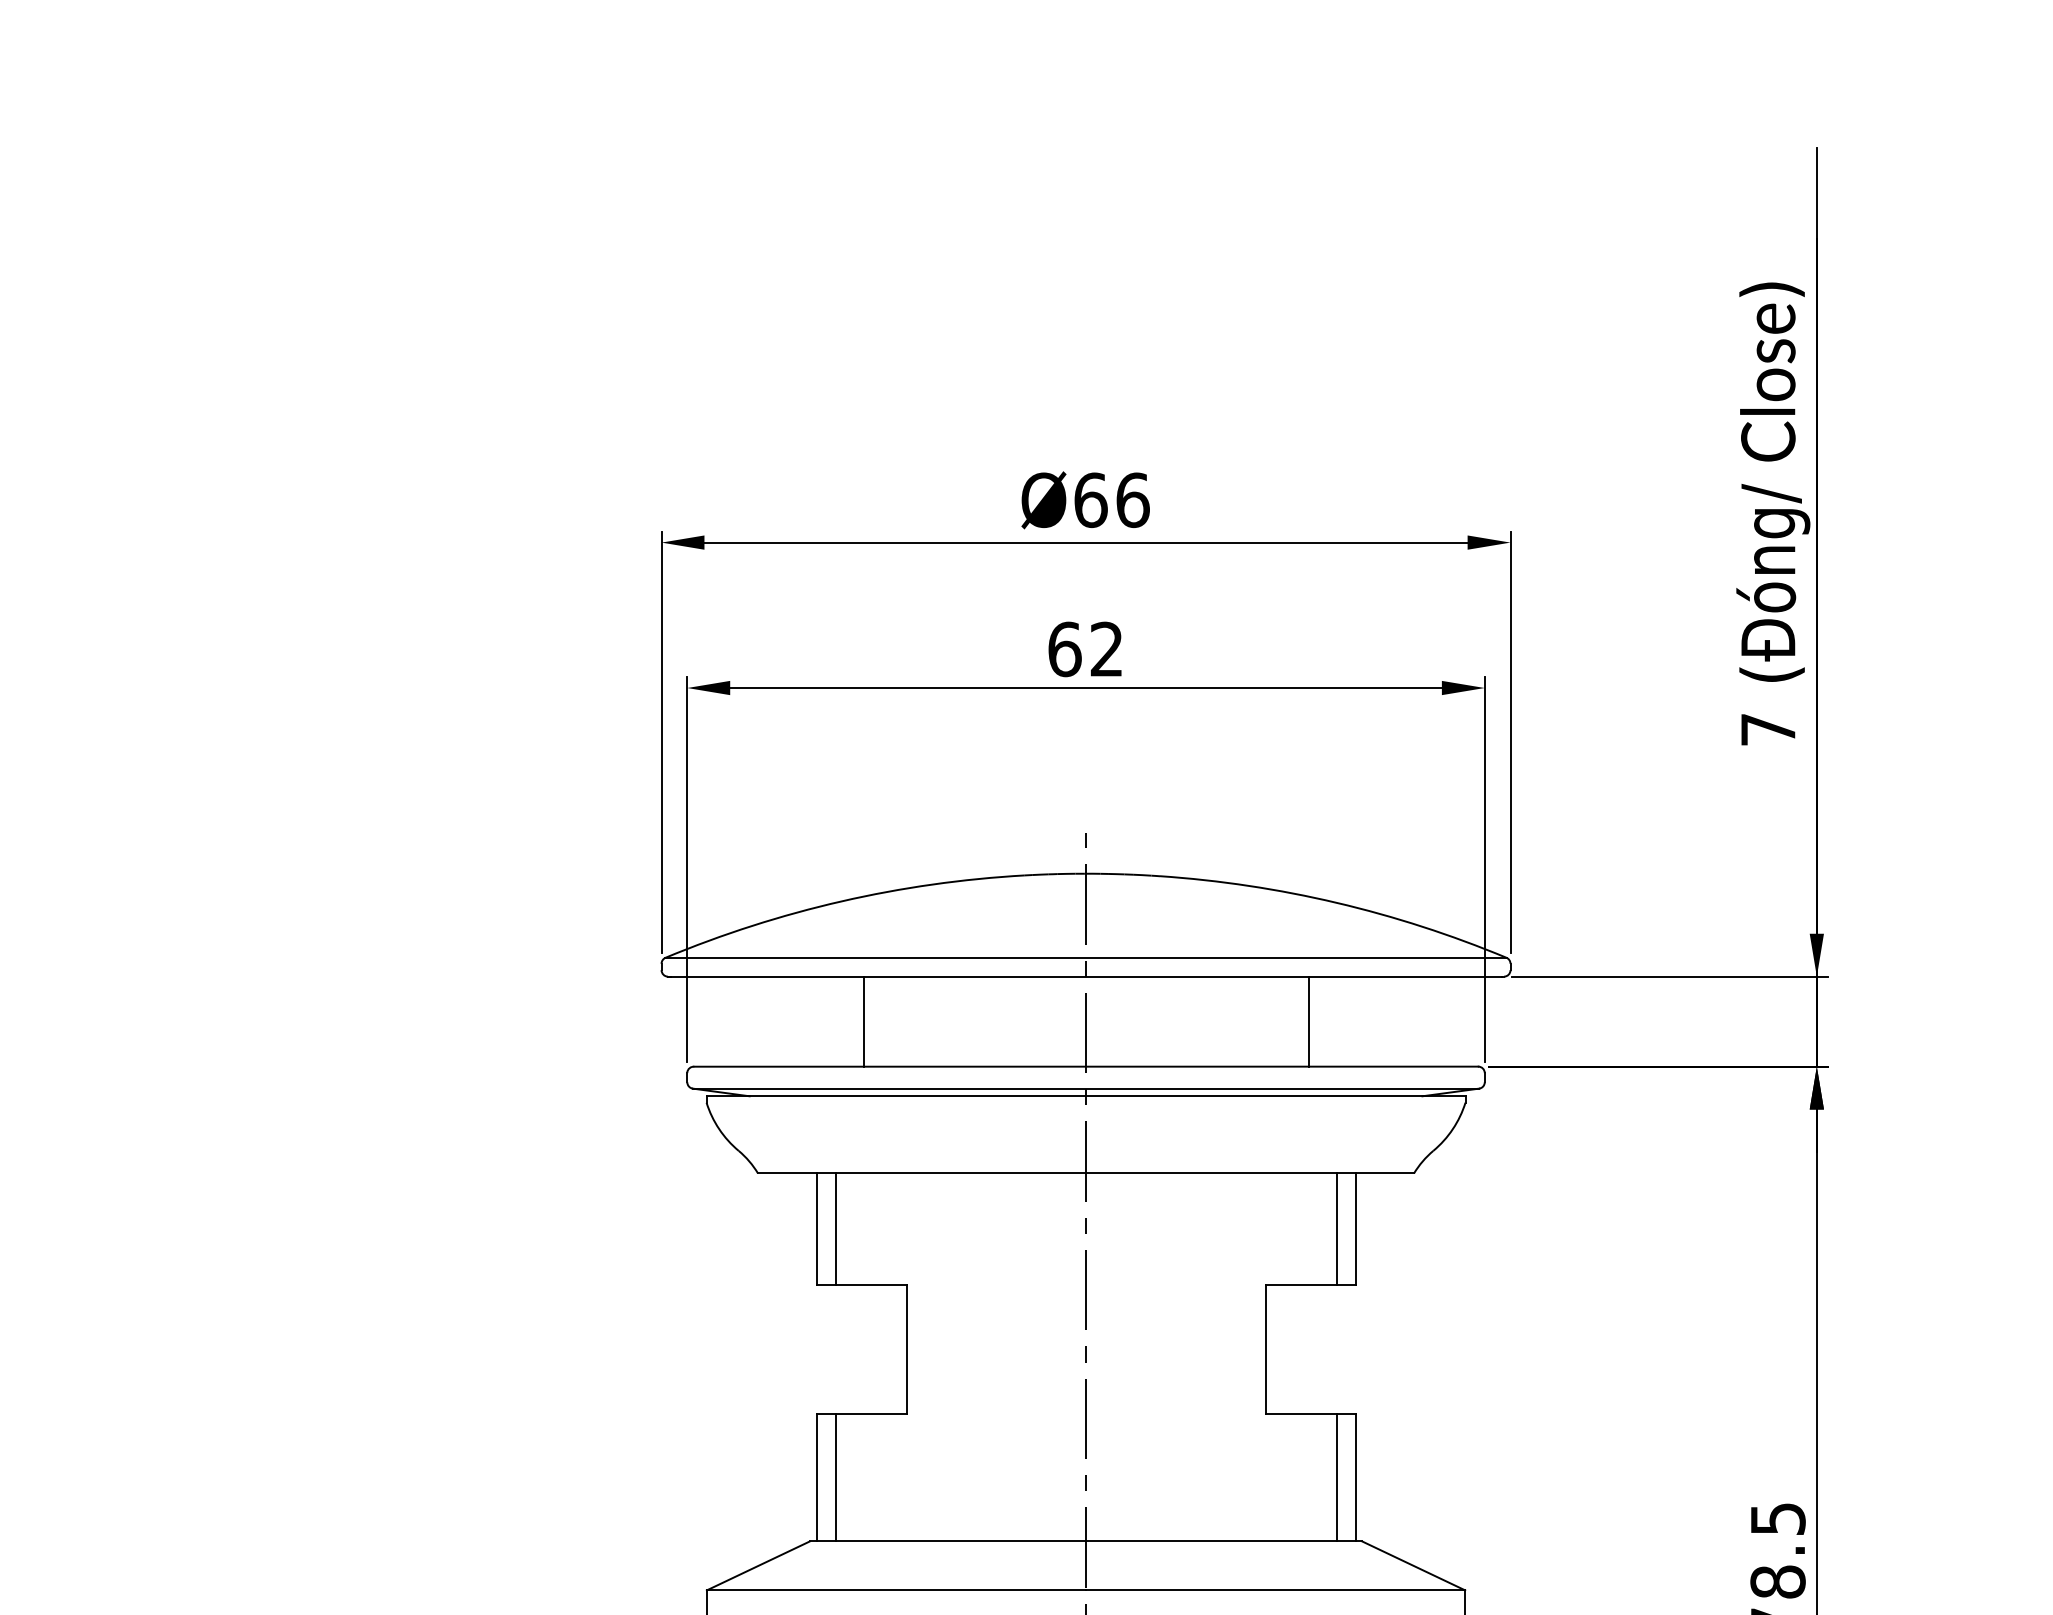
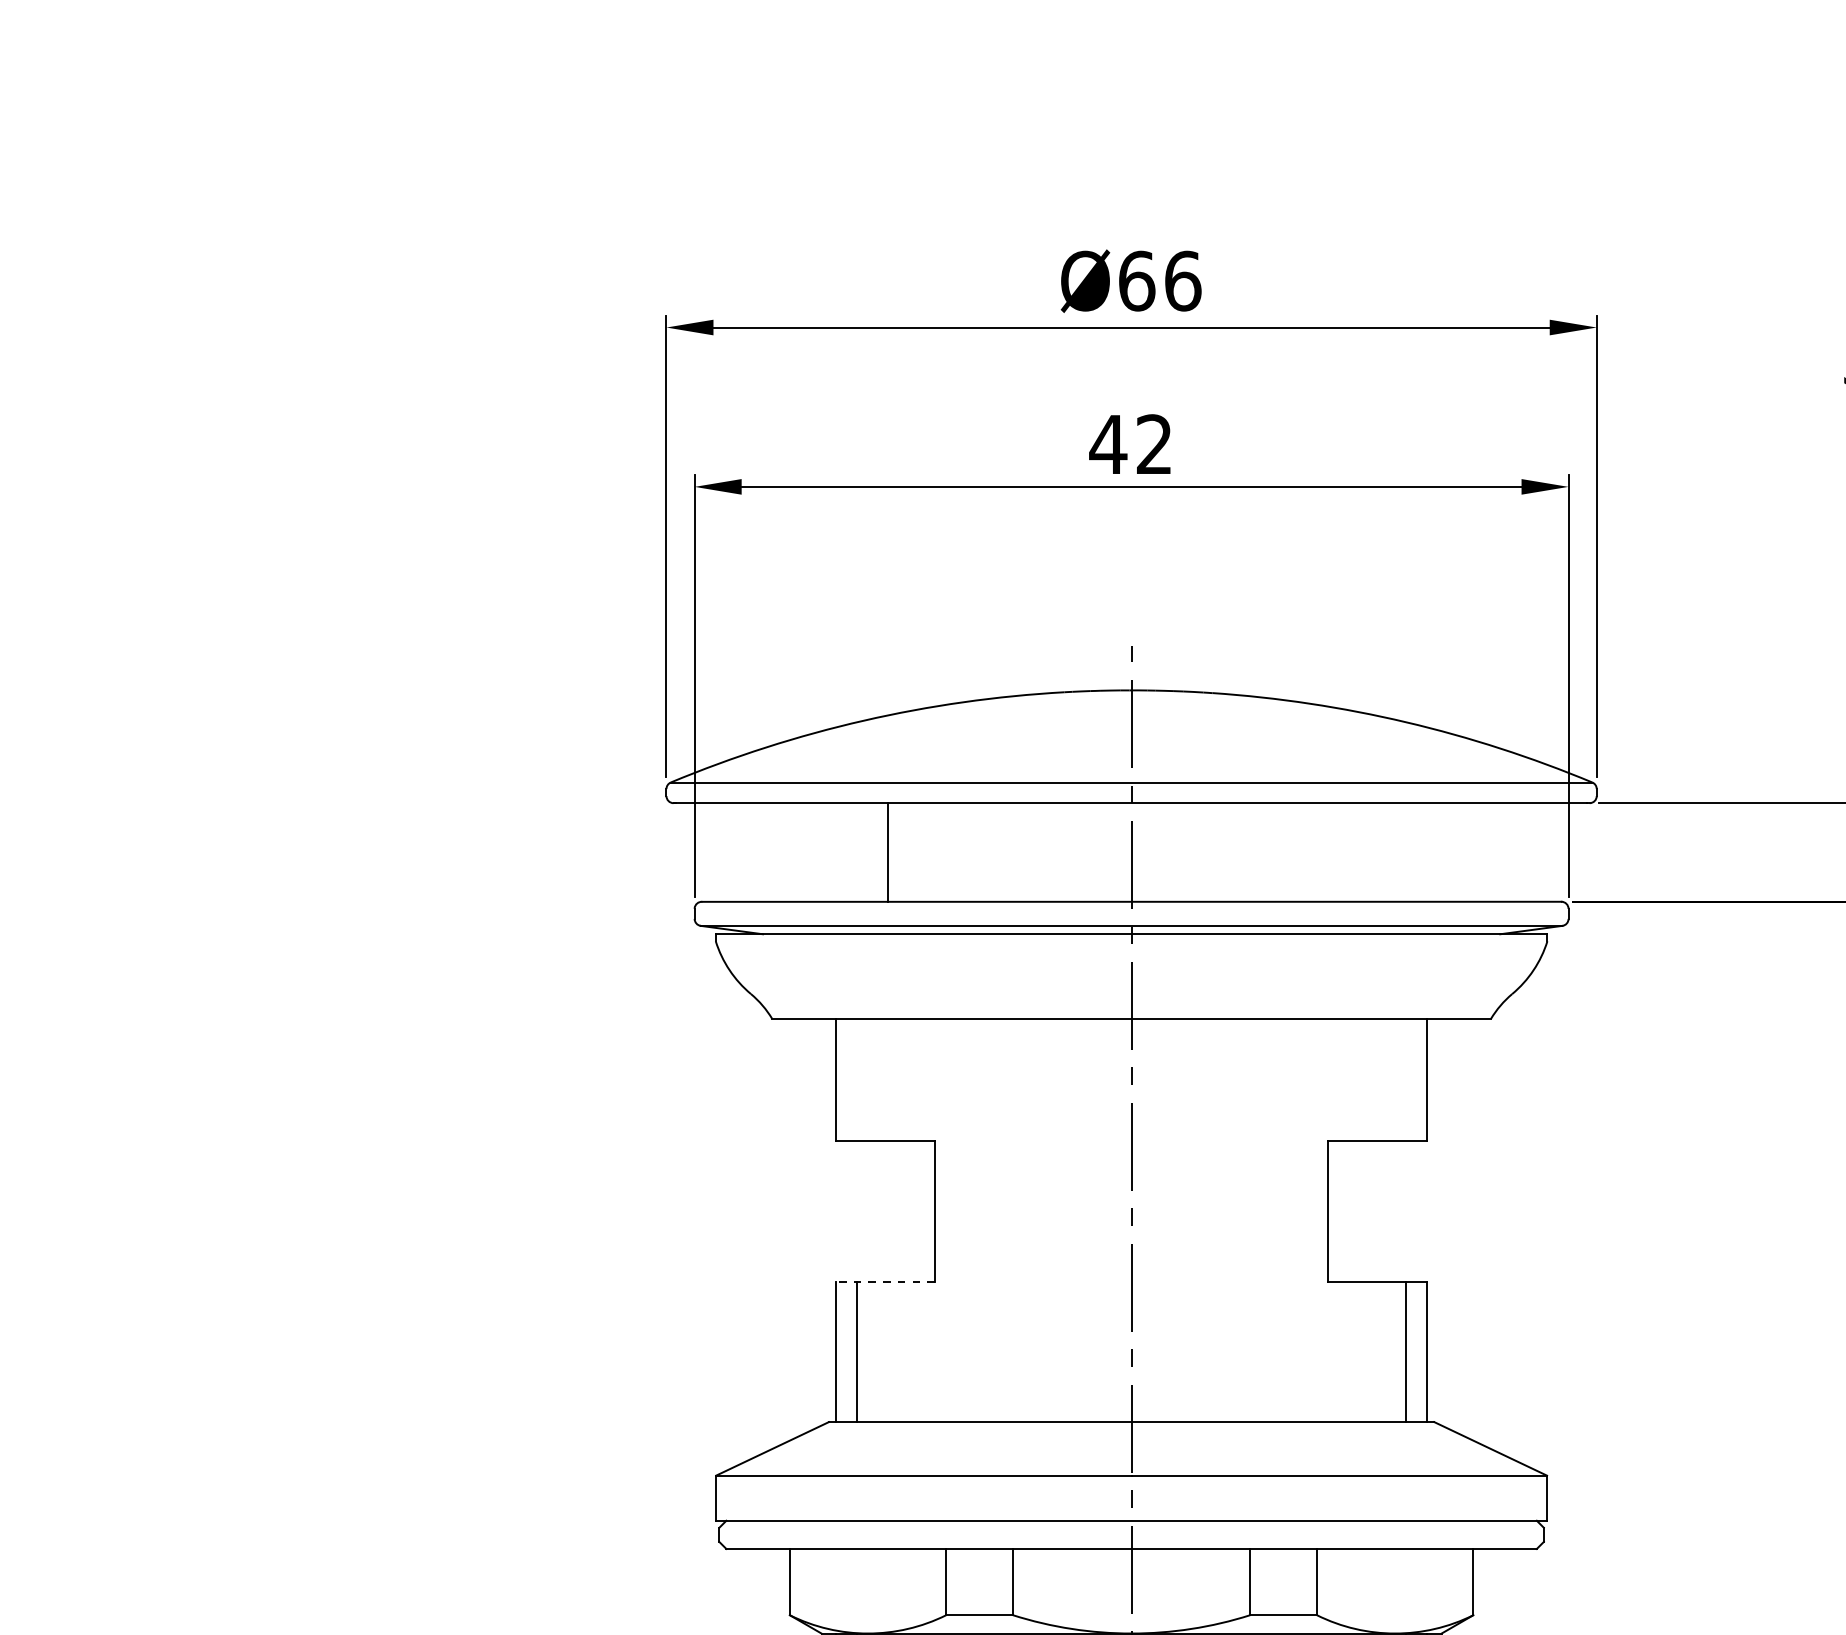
text: (1064, 649) -> (1108, 444), 62 -> 42
line: (1308, 1021) -> (1375, 852), removed
line: (835, 1229) -> (857, 1080), removed
line: (1336, 1229) -> (1406, 1080), removed
line: (861, 1414) -> (885, 1282), solid -> dashed

